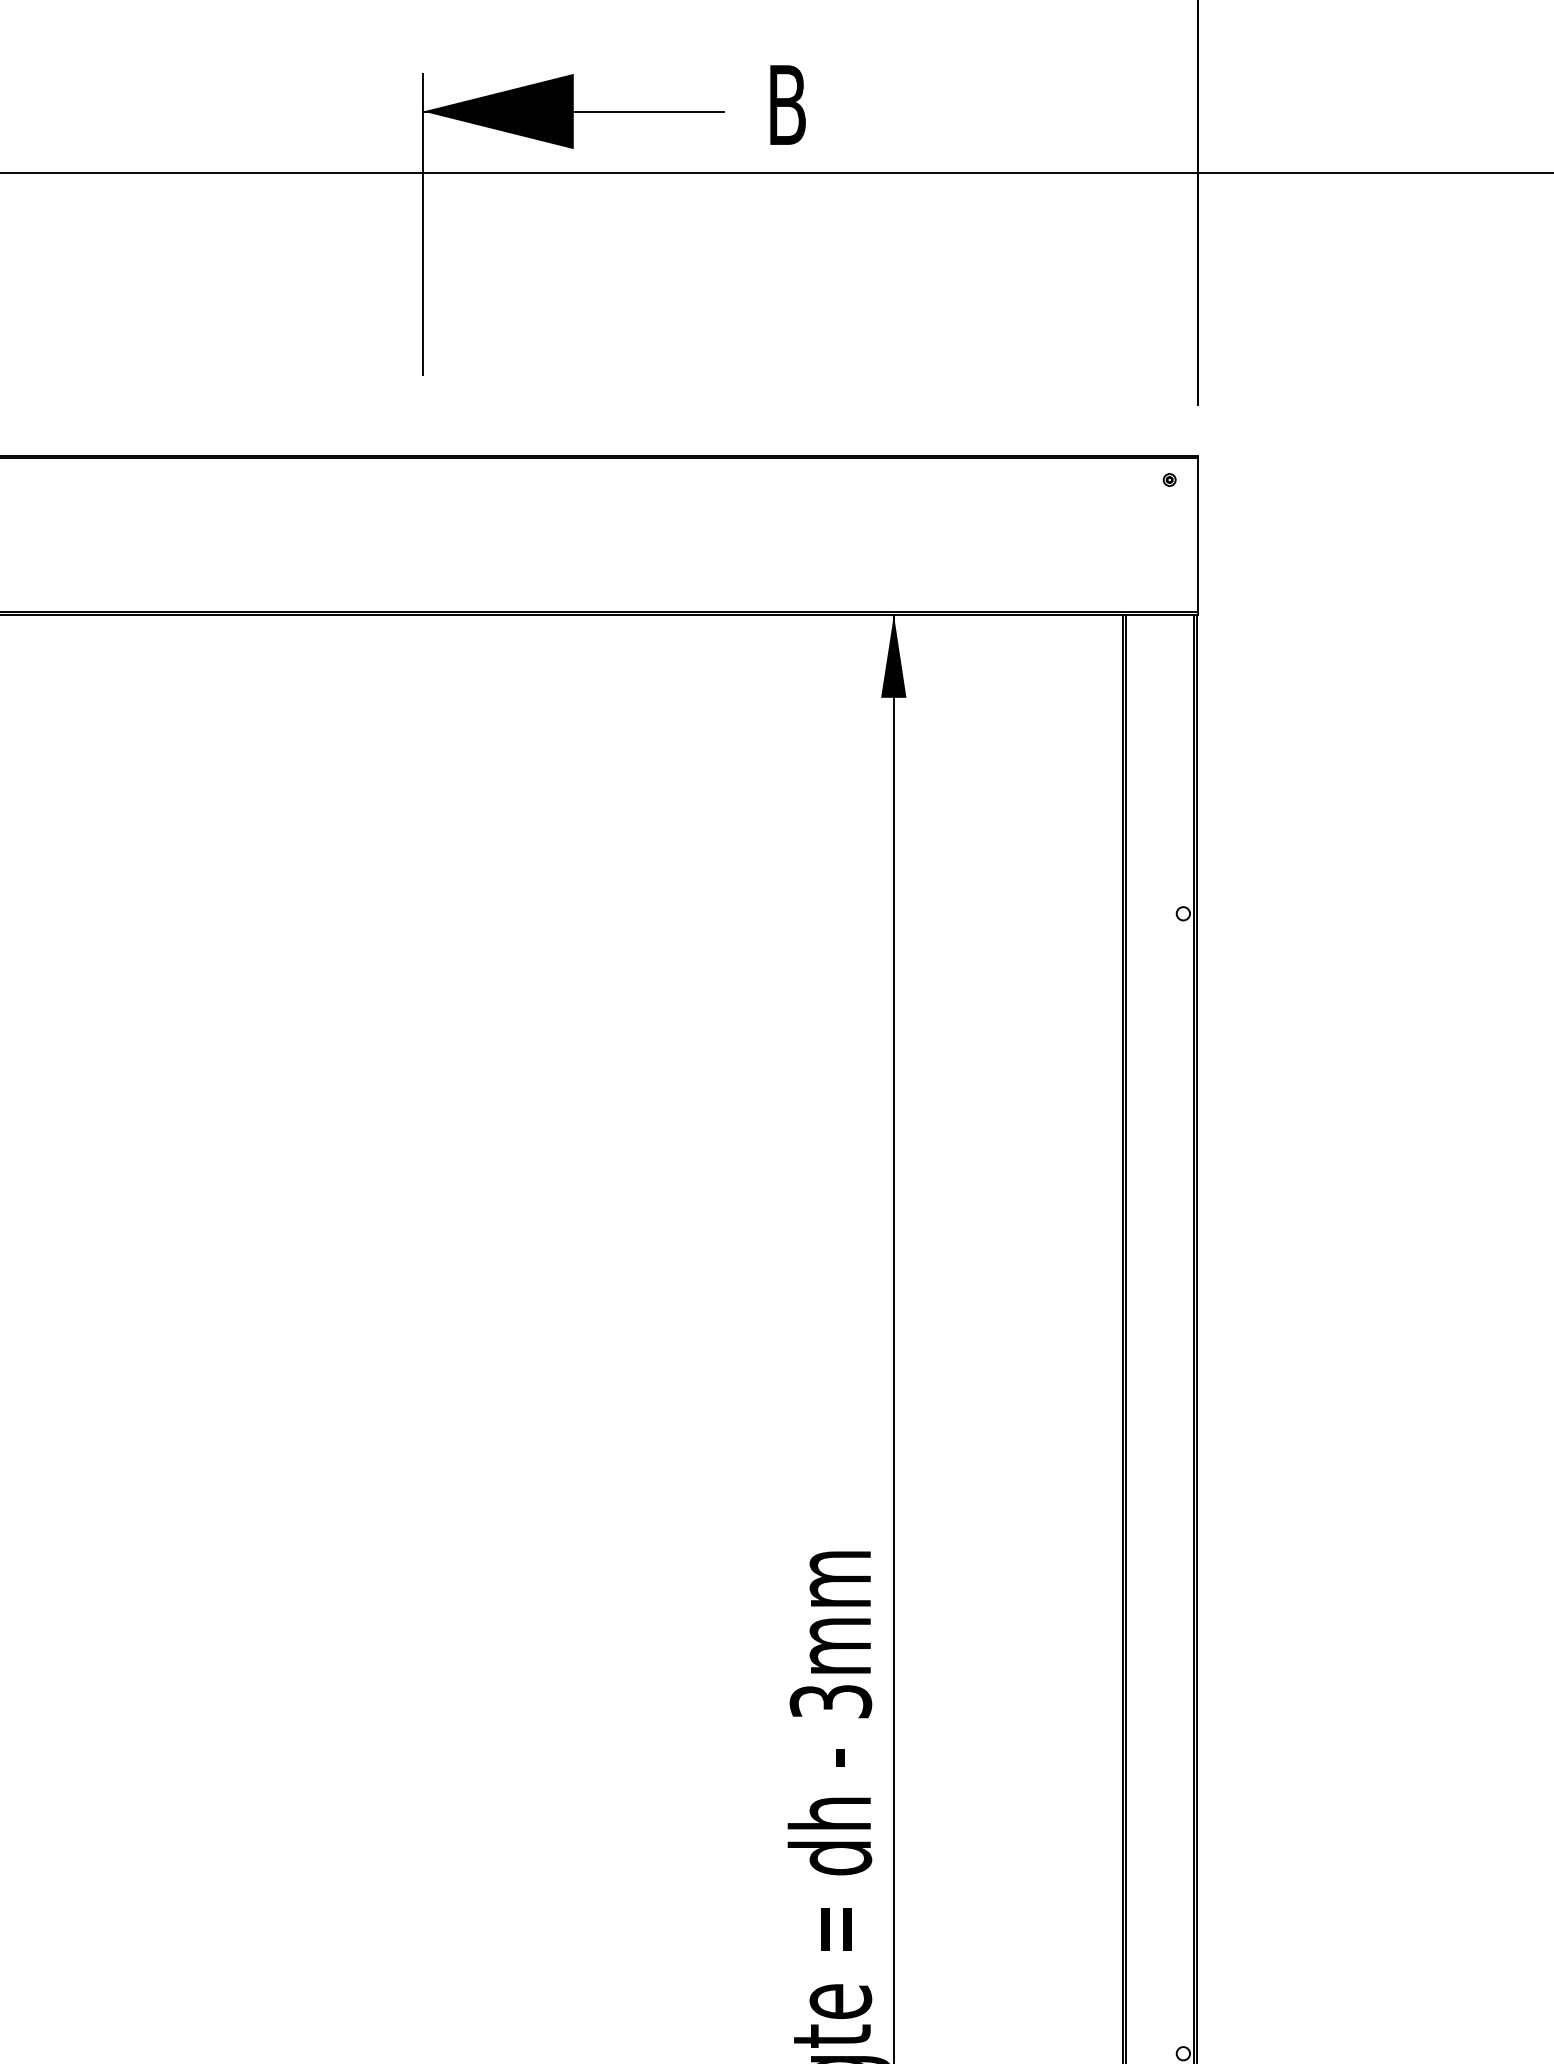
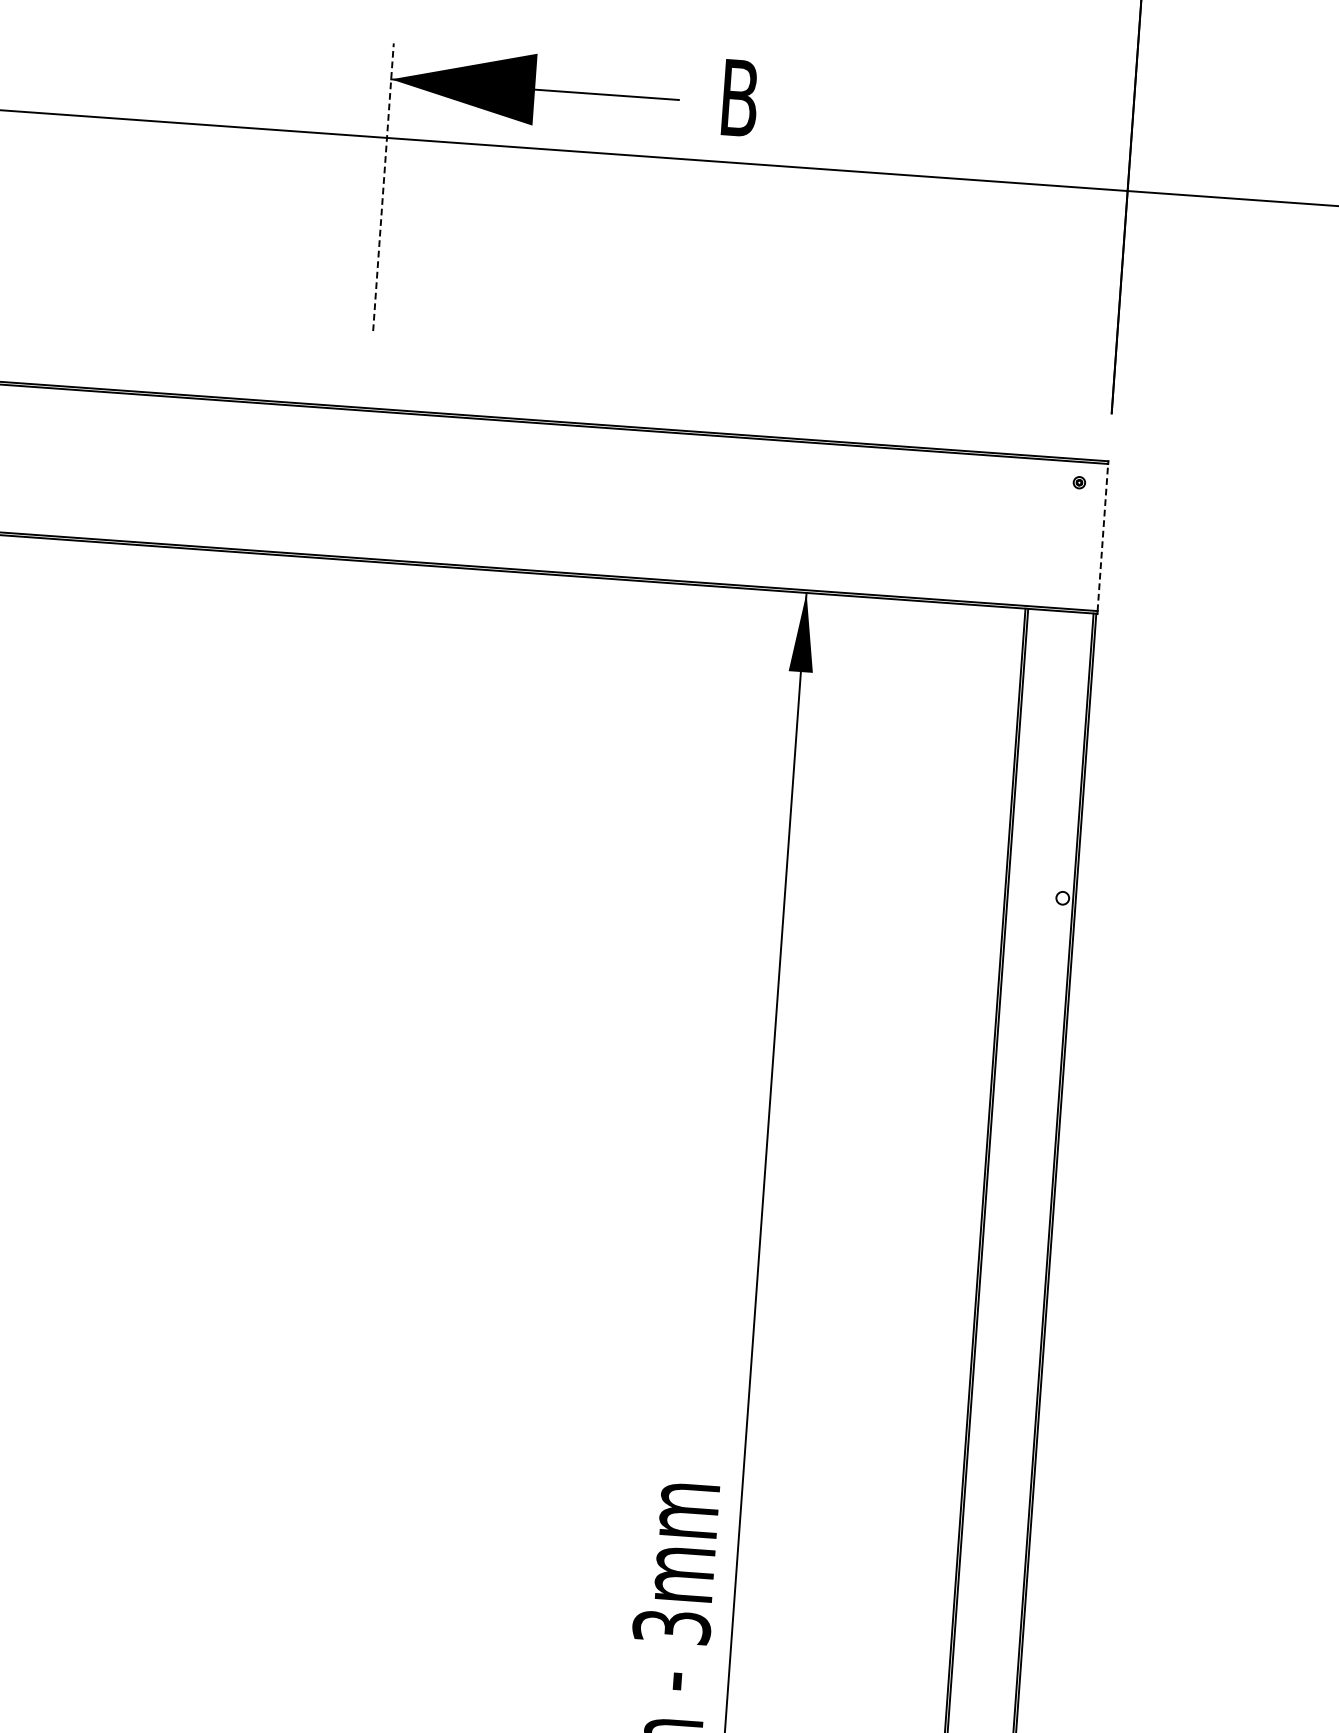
line: (423, 223) -> (383, 186), solid -> dashed
line: (1198, 535) -> (1103, 537), solid -> dashed

